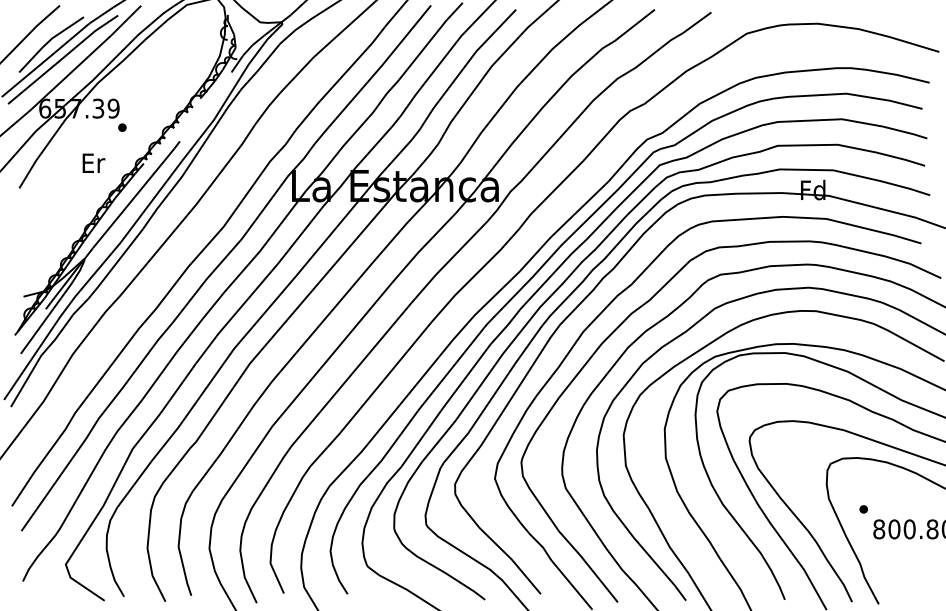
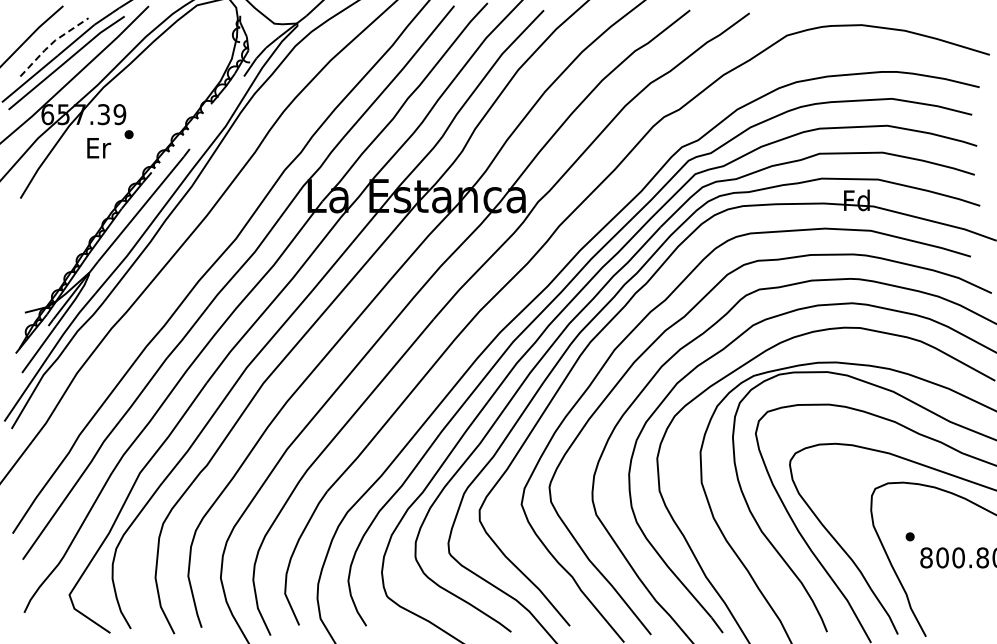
line: (48, 41) -> (51, 43), solid -> dashed
text: (94, 163) -> (99, 148), moved

